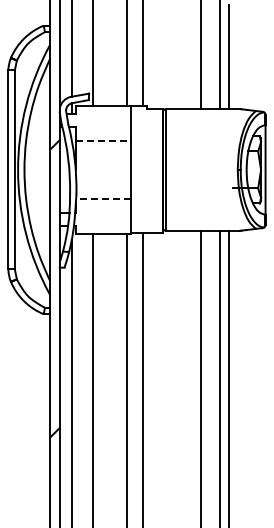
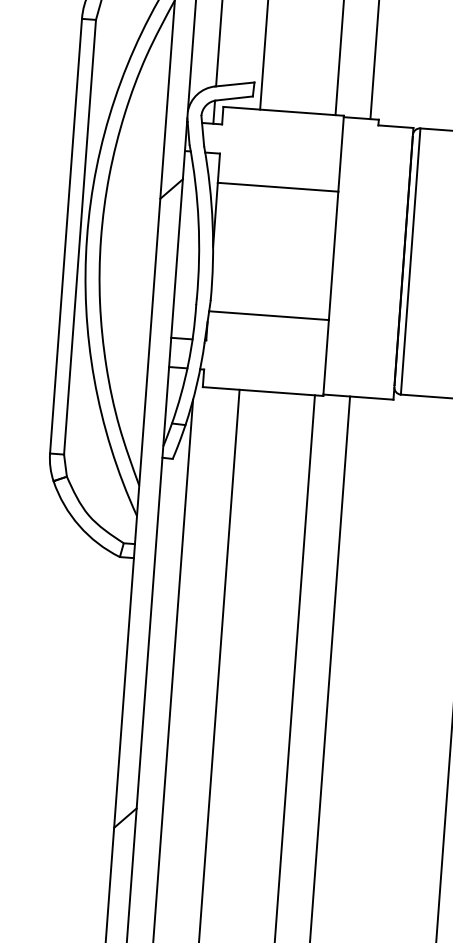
line: (103, 140) -> (278, 187), dashed -> solid
line: (103, 199) -> (268, 316), dashed -> solid

